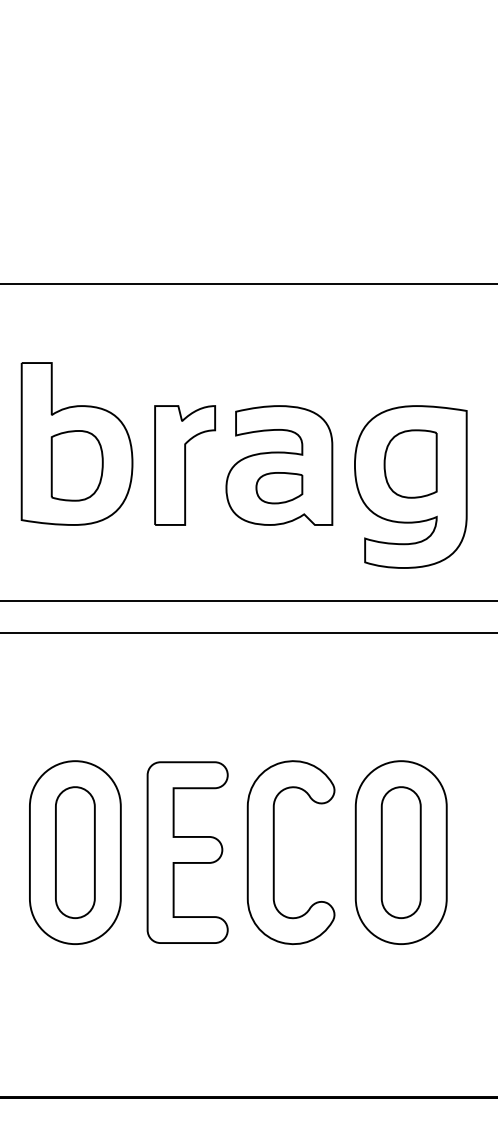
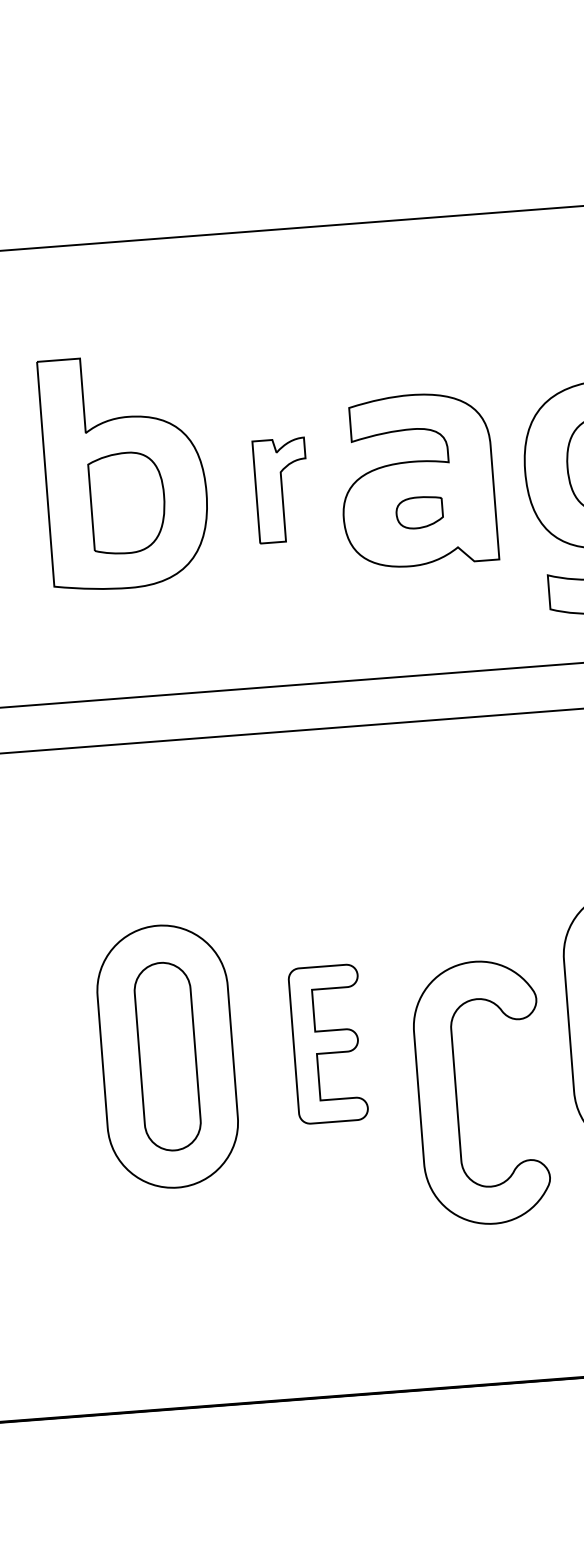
part: (184, 465) -> (281, 490), size x0.6
part: (279, 488) -> (419, 513), size x0.7
part: (187, 852) -> (328, 1044), size x0.6
part: (274, 852) -> (457, 1094), moved

